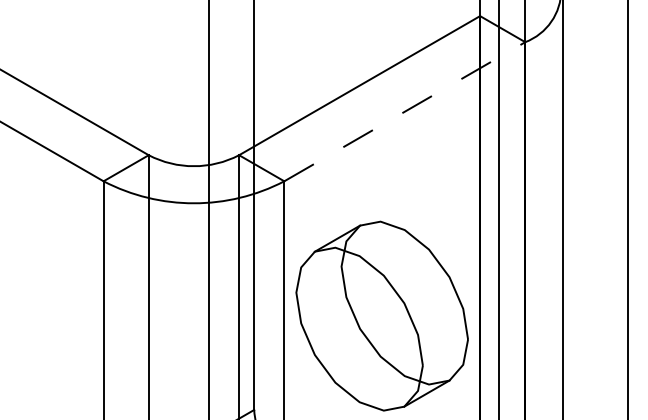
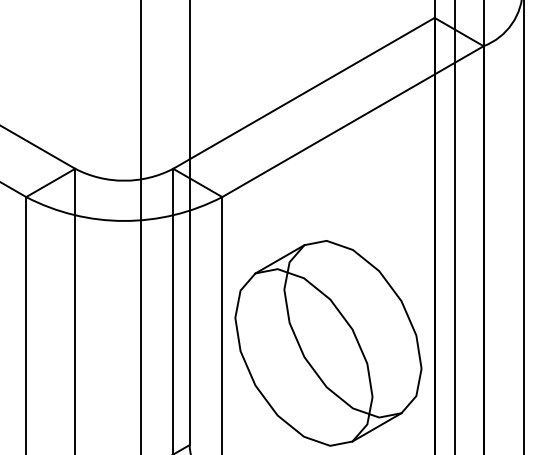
line: (405, 111) -> (353, 121), dashed -> solid

